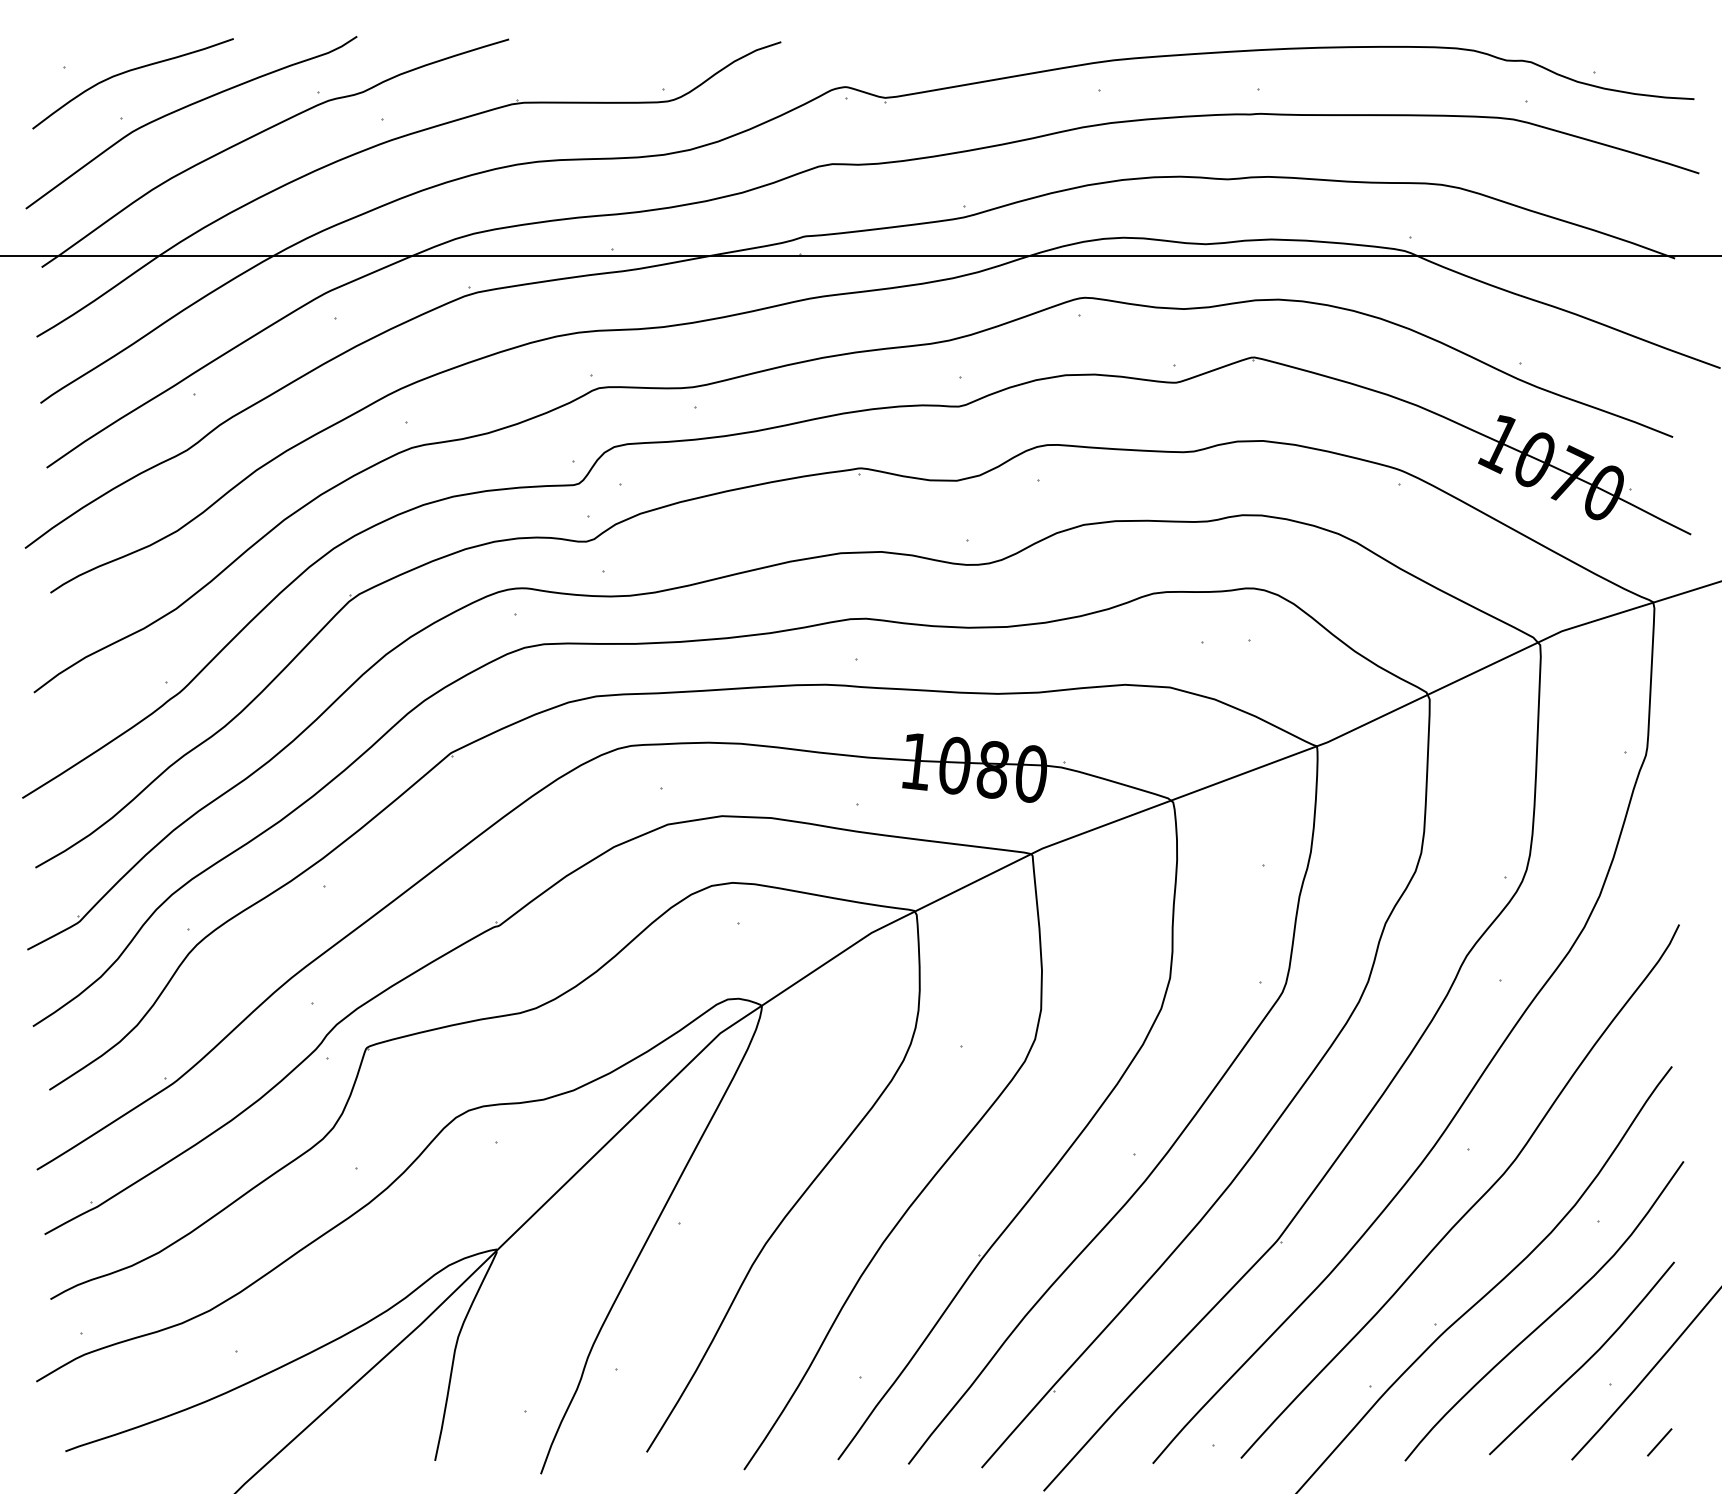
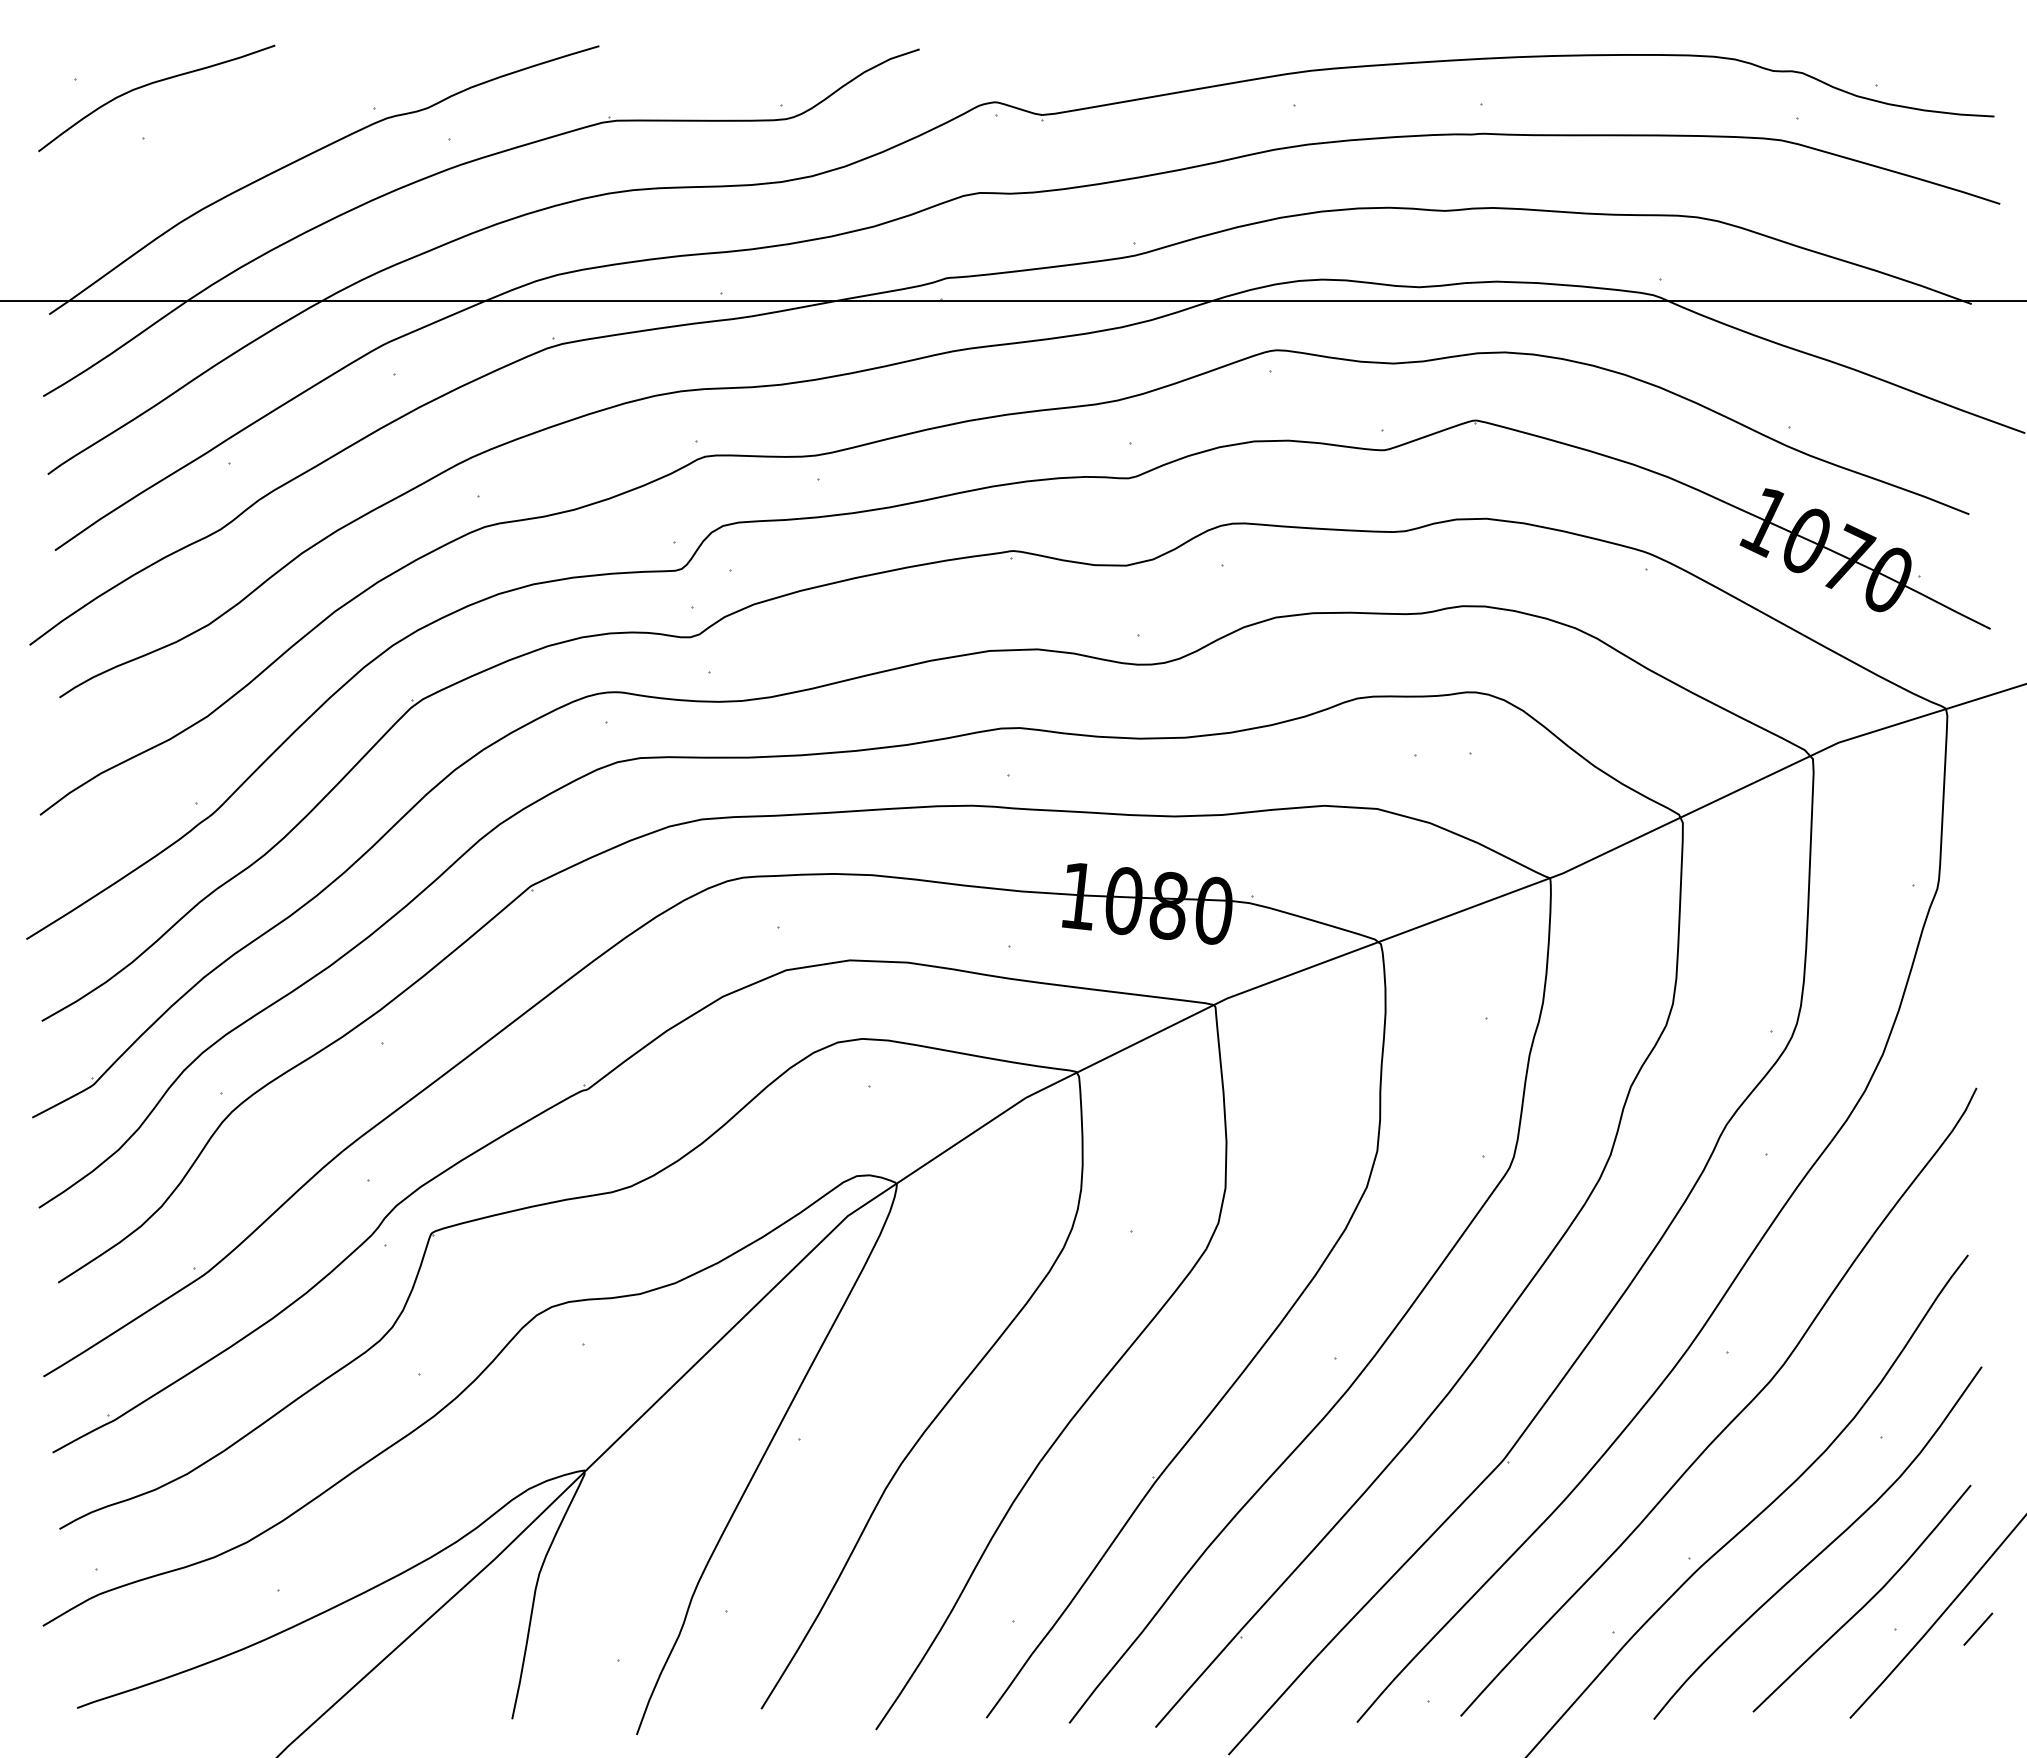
curve: (187, 107) -> (220, 126), removed
line: (1659, 1442) -> (1978, 1629), moved

